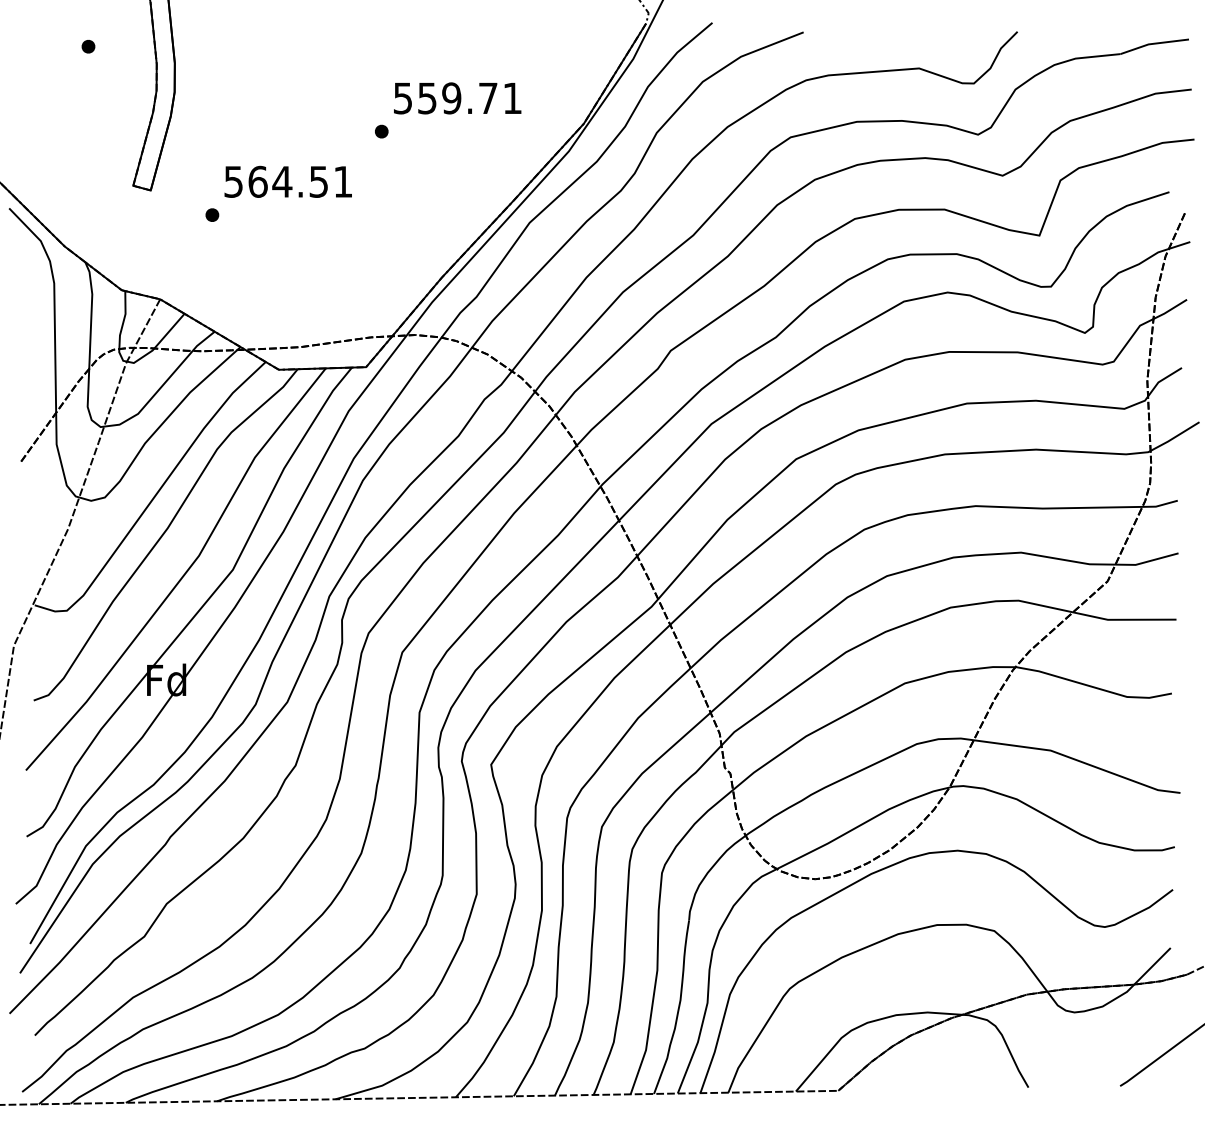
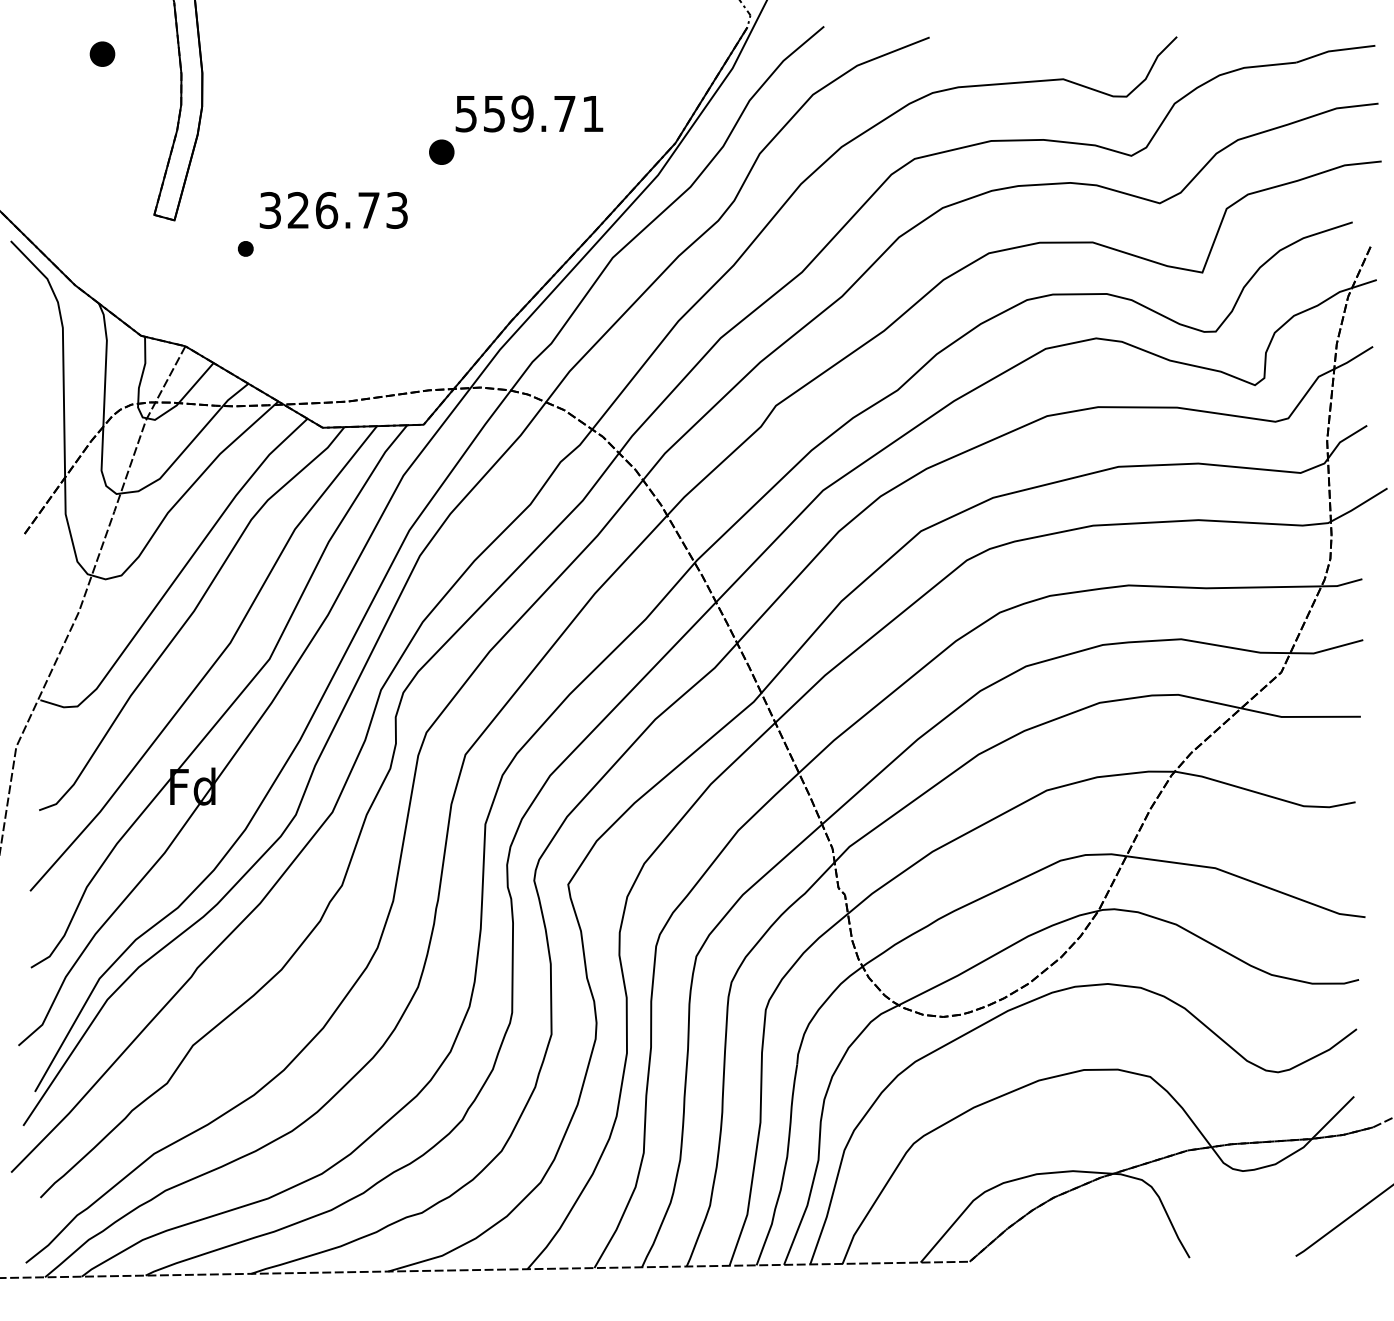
part: (88, 46) -> (102, 53), size x1.6
part: (381, 131) -> (441, 152), size x1.6
text: (288, 181) -> (333, 210), 564.51 -> 326.73

